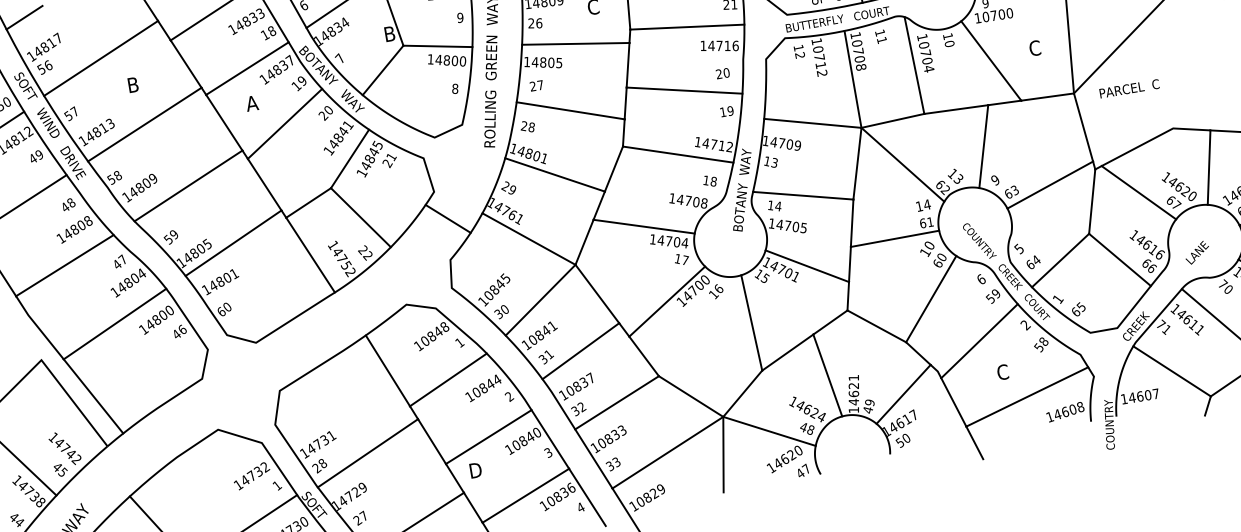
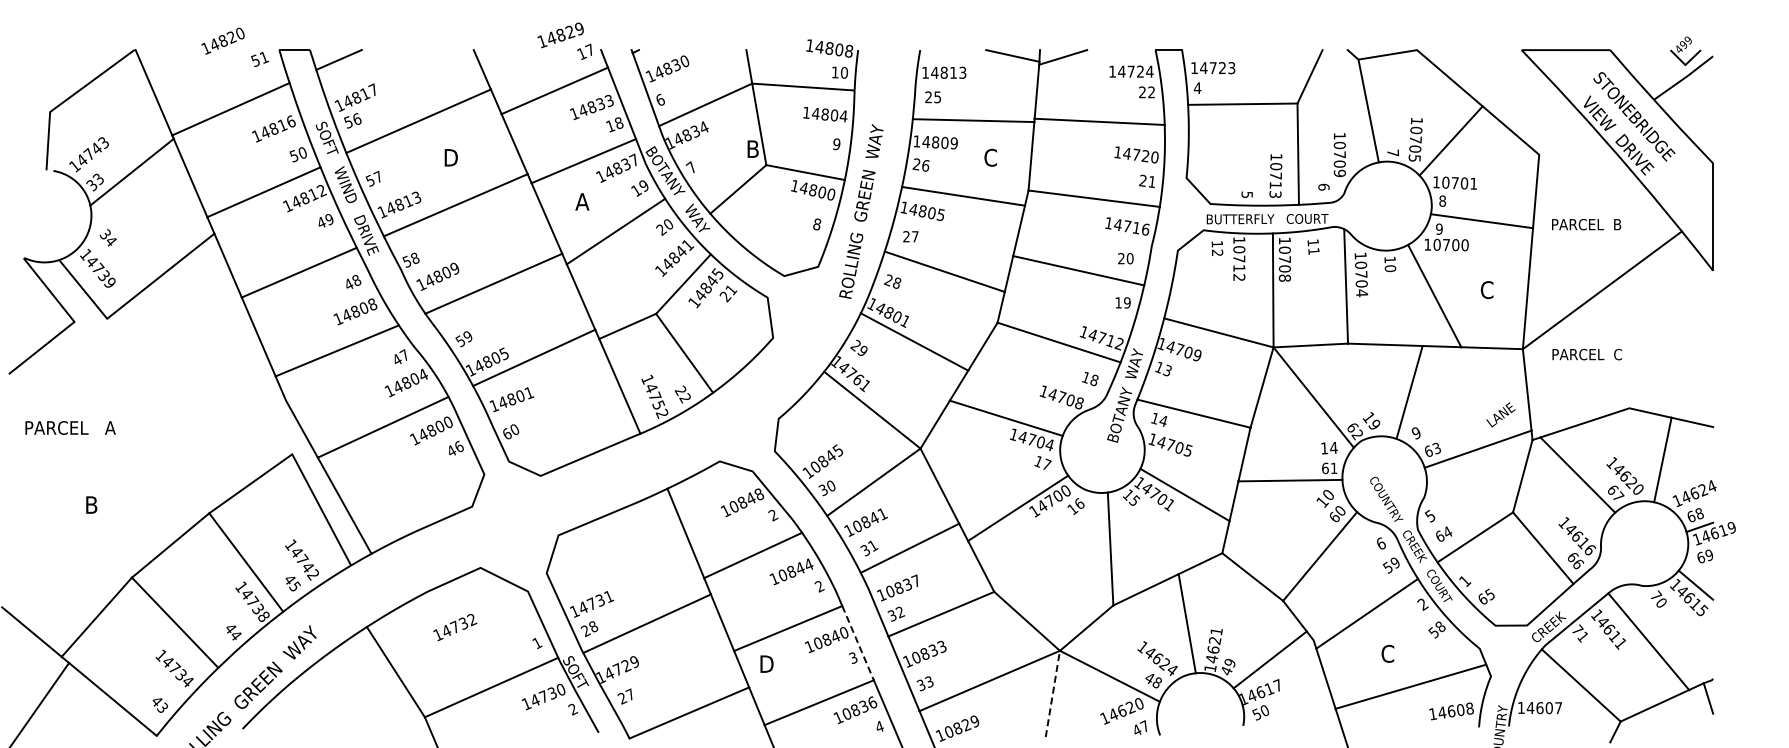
text: (134, 84) -> (451, 157), B -> D
text: (958, 178) -> (1374, 424), 13 -> 19
line: (447, 218) -> (783, 371), removed
text: (1196, 252) -> (1500, 414), moved
text: (458, 343) -> (771, 515), 1 -> 2
line: (550, 439) -> (858, 643), solid -> dashed
line: (723, 454) -> (1052, 693), solid -> dashed
text: (252, 476) -> (455, 627), moved

